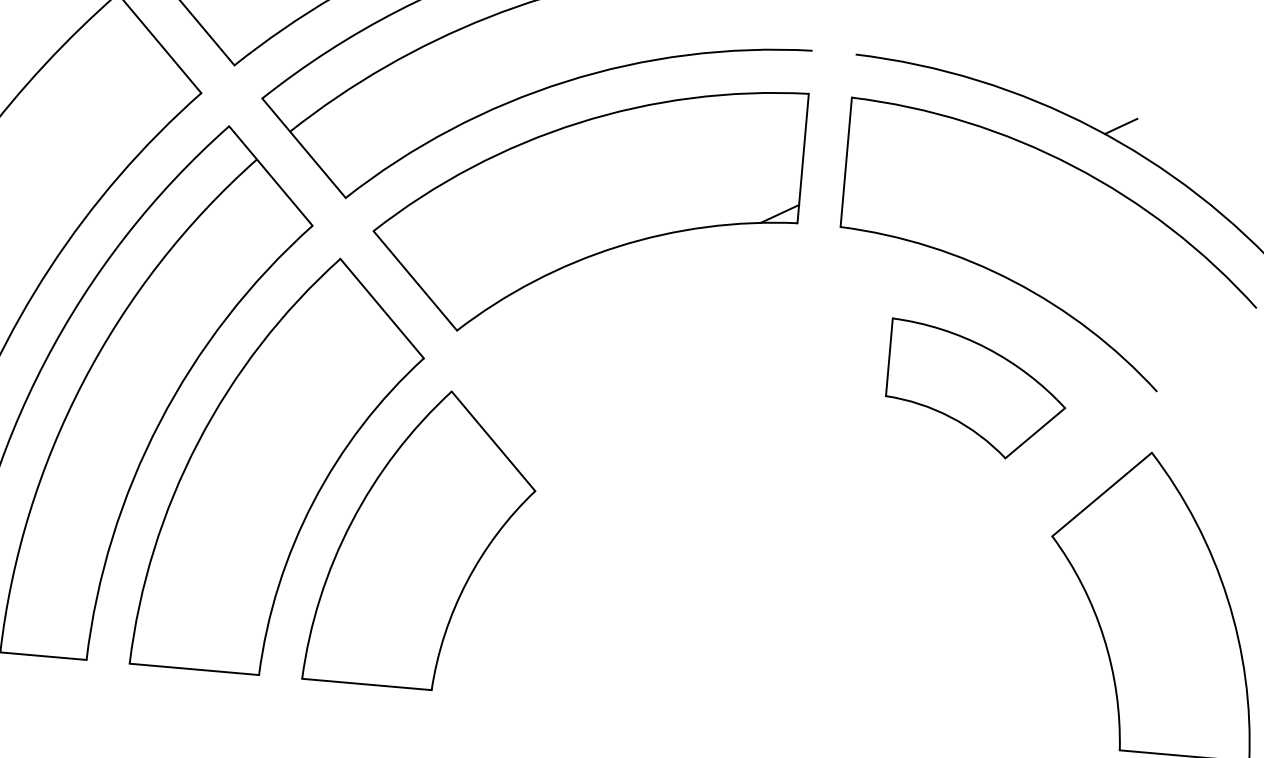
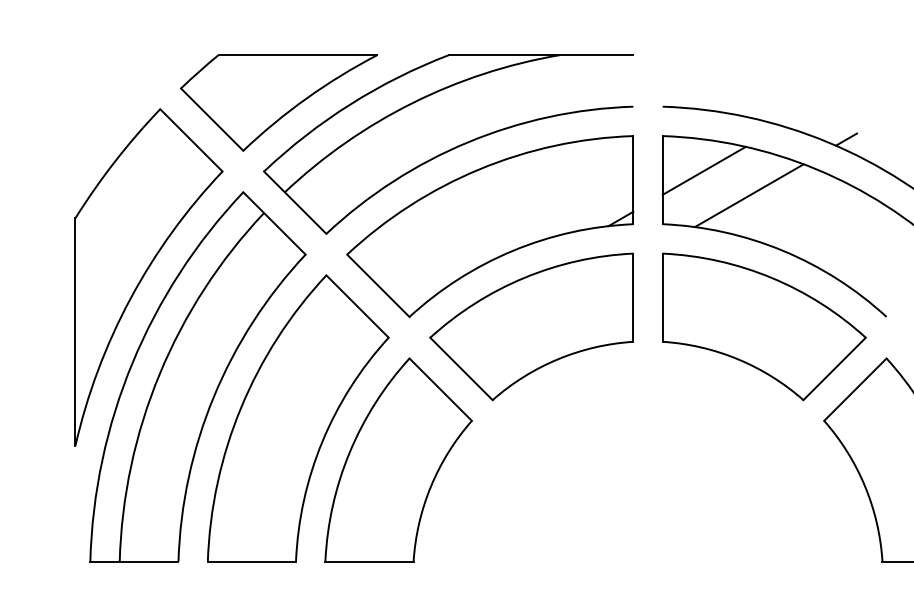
line: (907, 153) -> (703, 170), added
line: (971, 195) -> (749, 195), added
part: (634, 360) -> (531, 326), added
part: (976, 390) -> (764, 326), size x1.67

